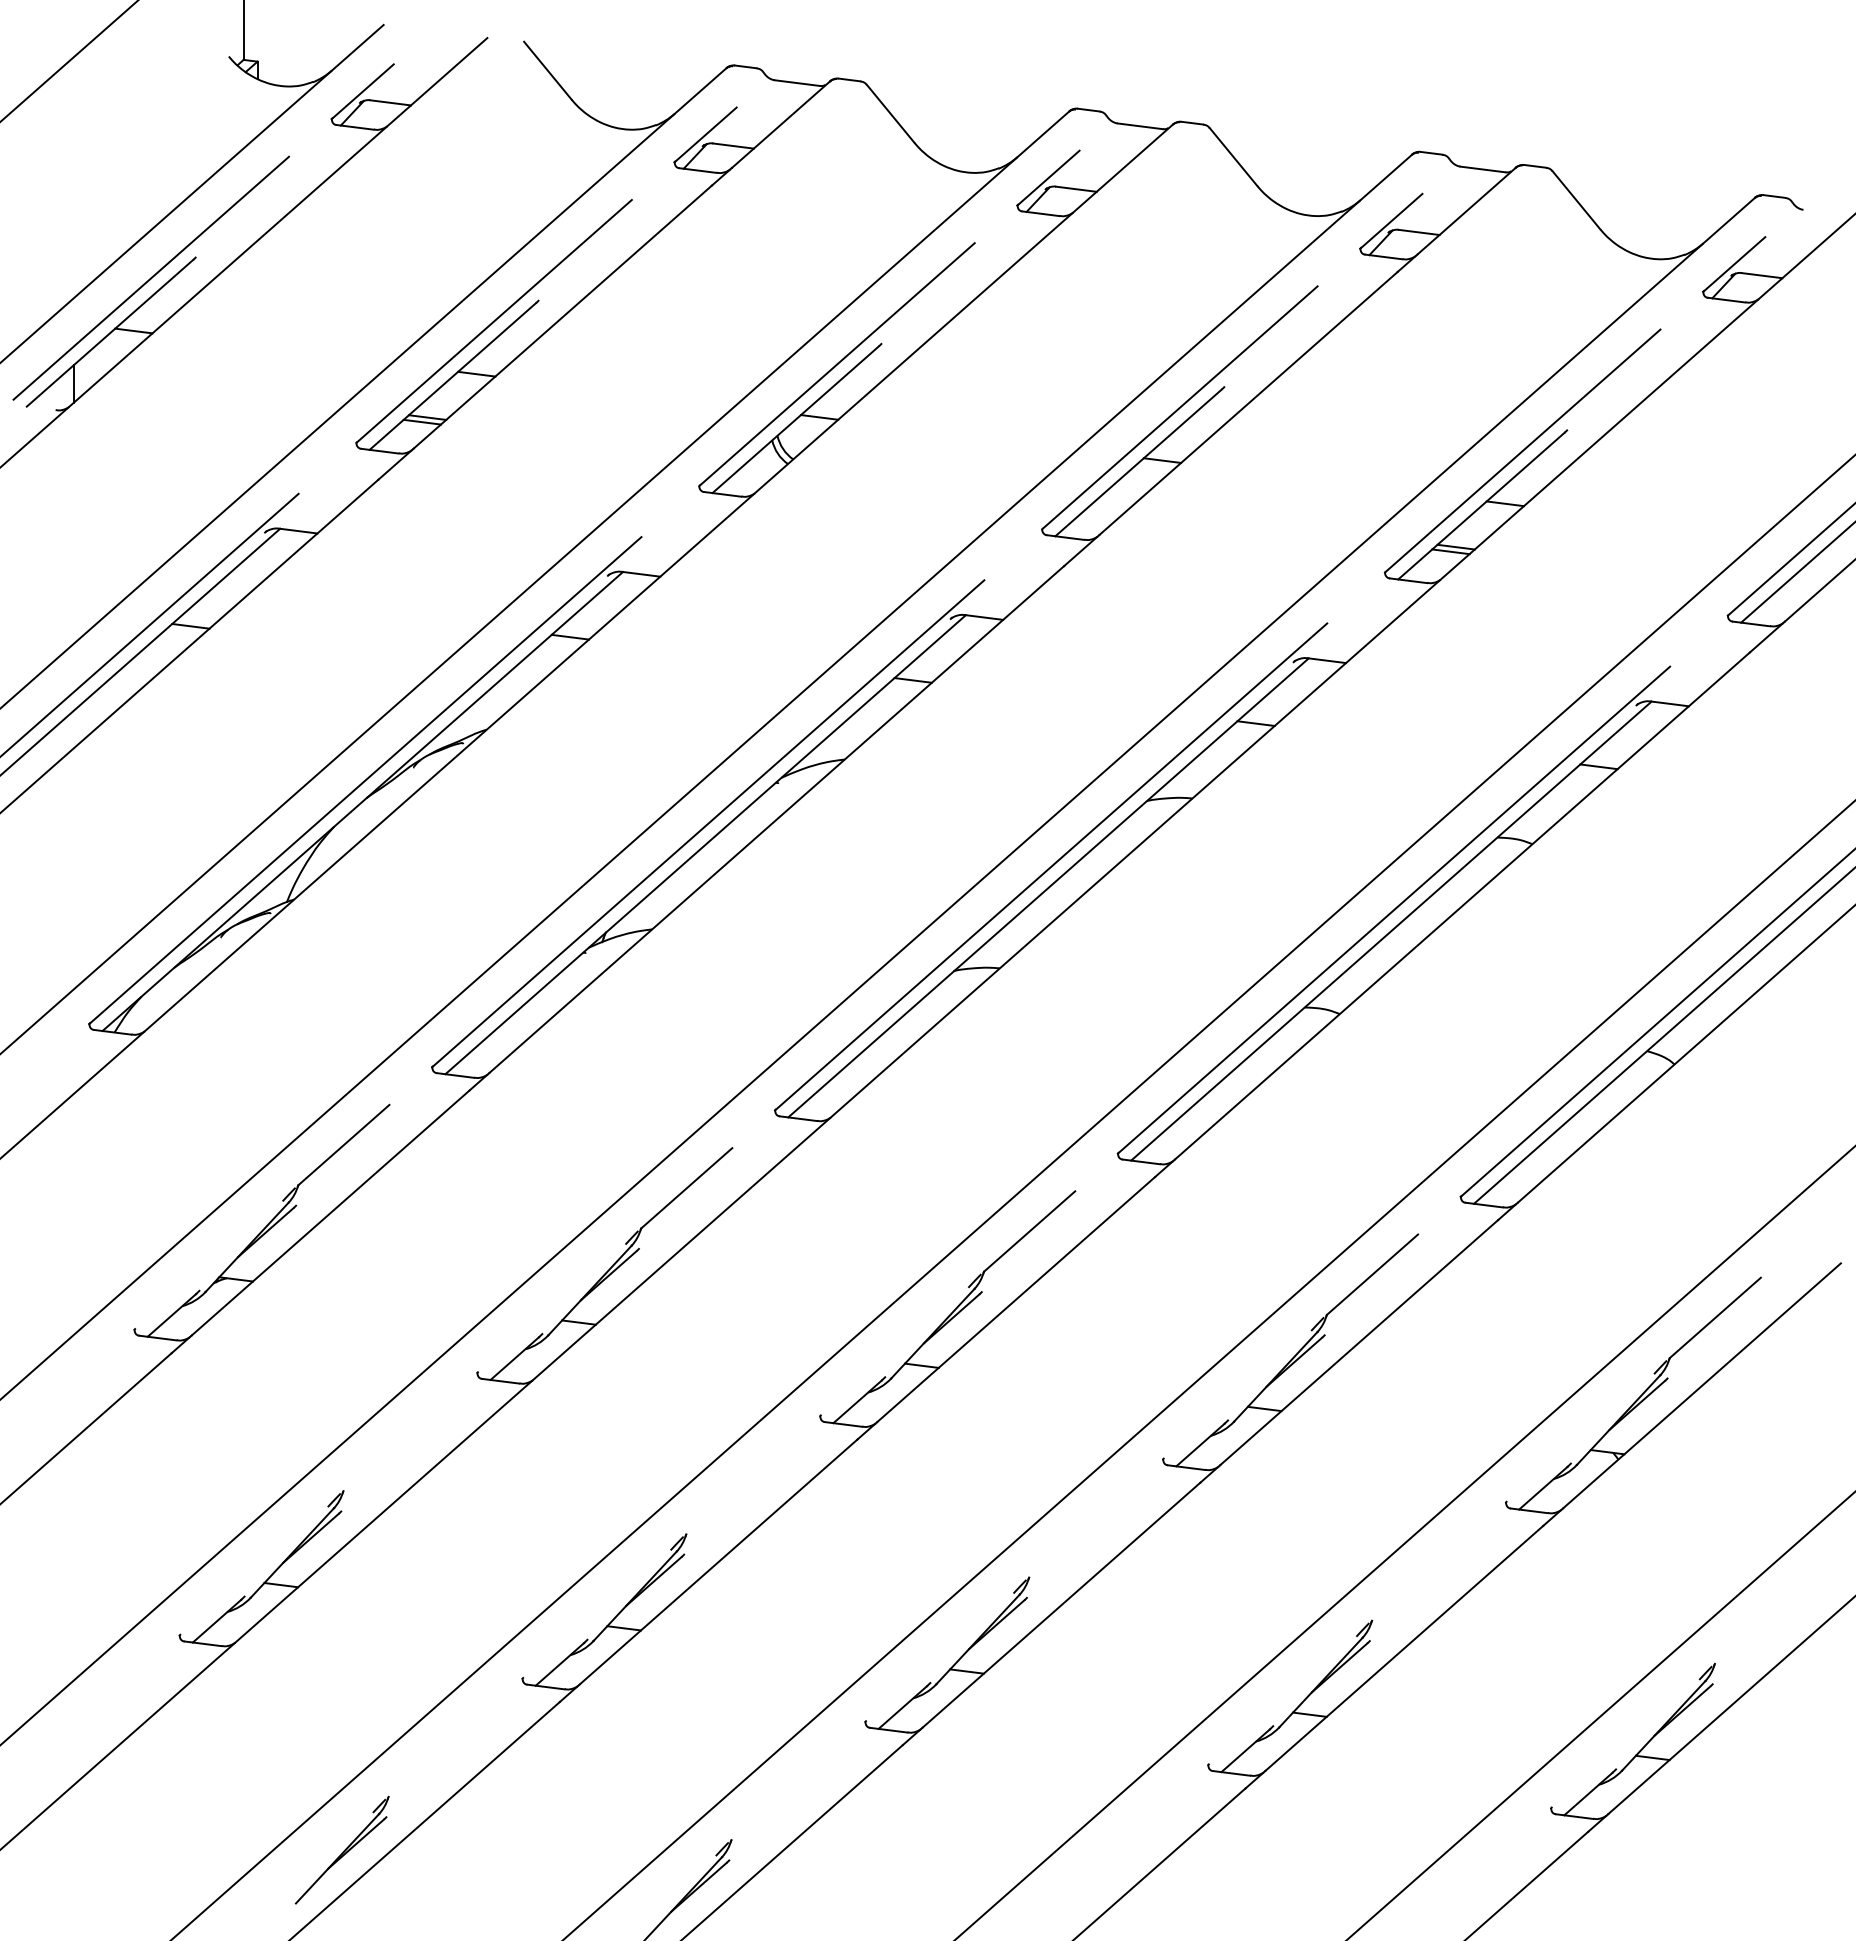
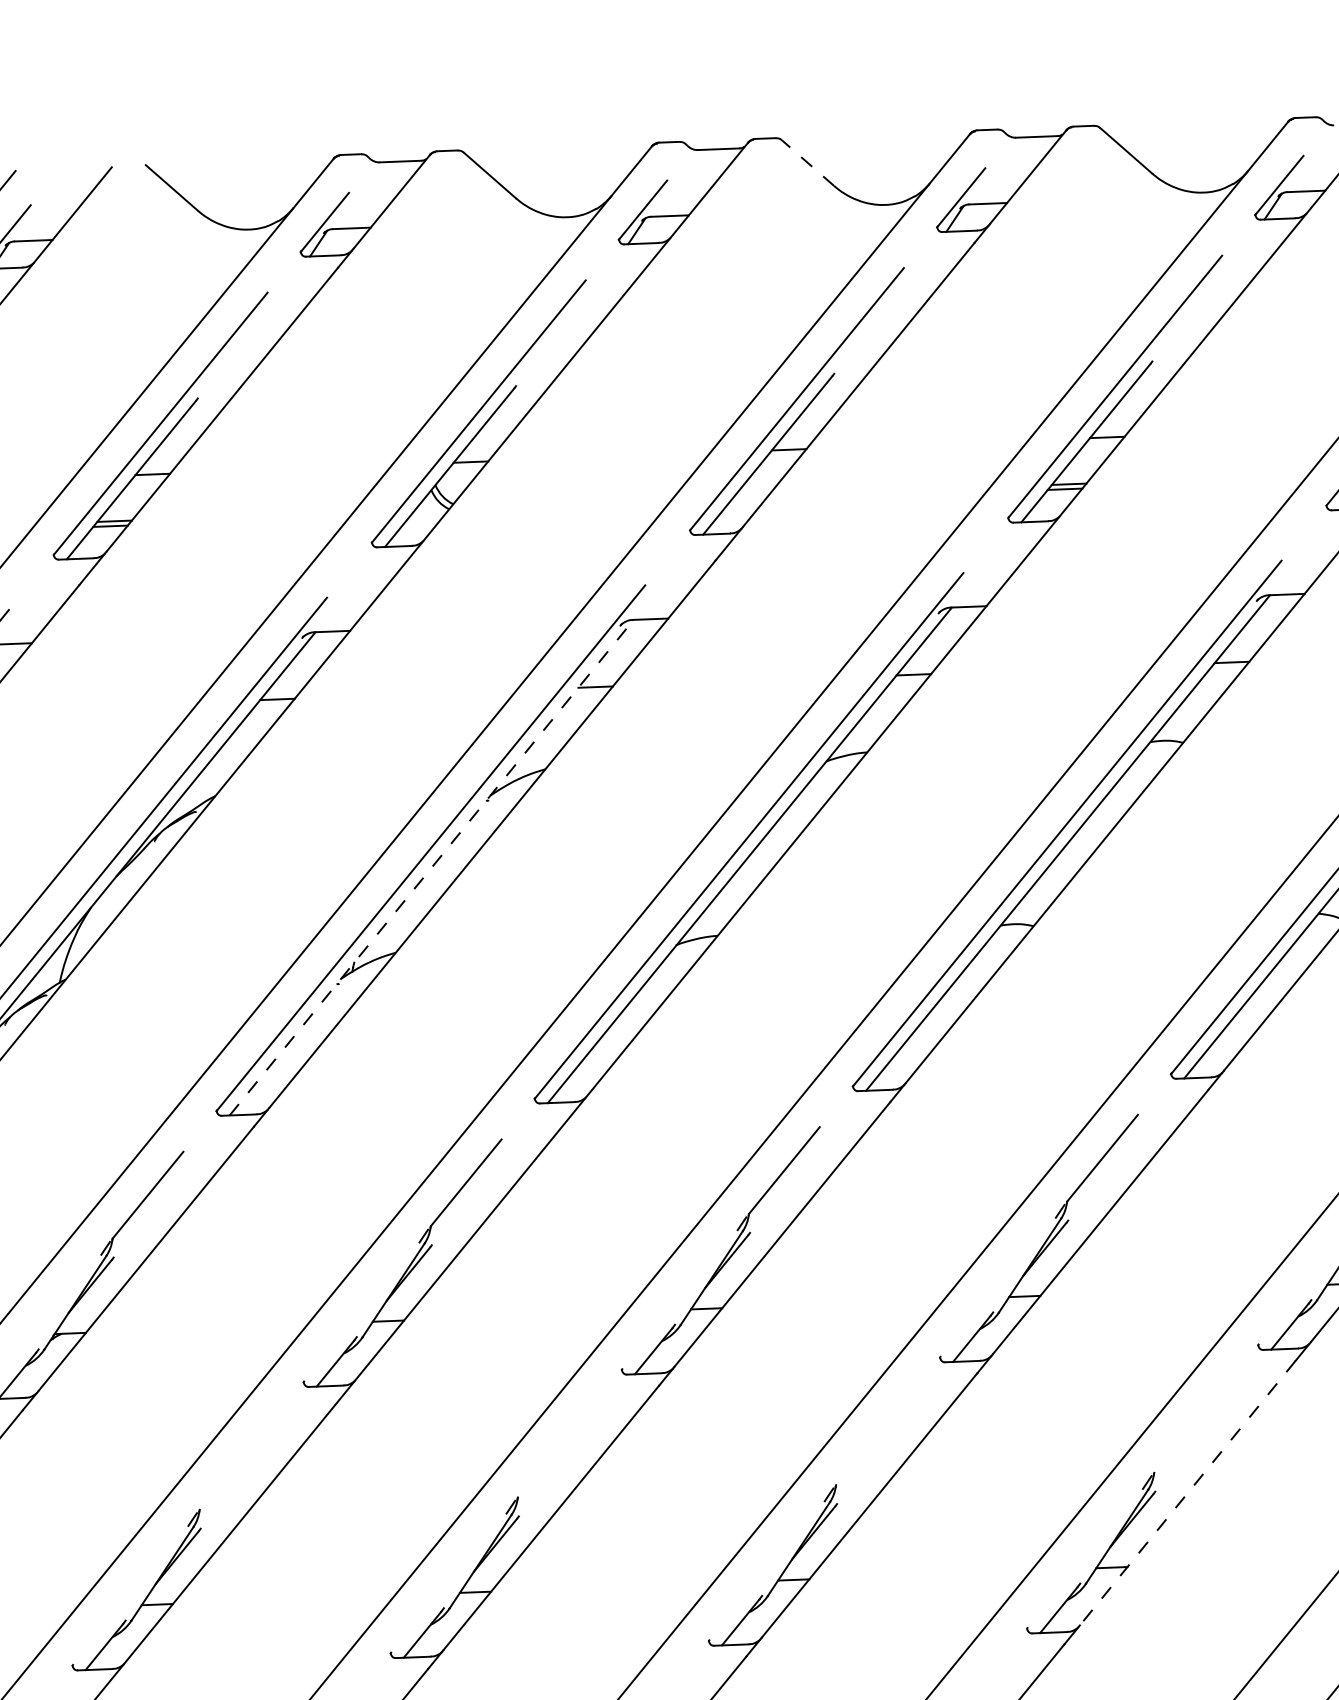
line: (1233, 157) -> (808, 163), solid -> dashed
line: (705, 844) -> (431, 867), solid -> dashed
line: (1403, 1648) -> (1187, 1493), solid -> dashed

